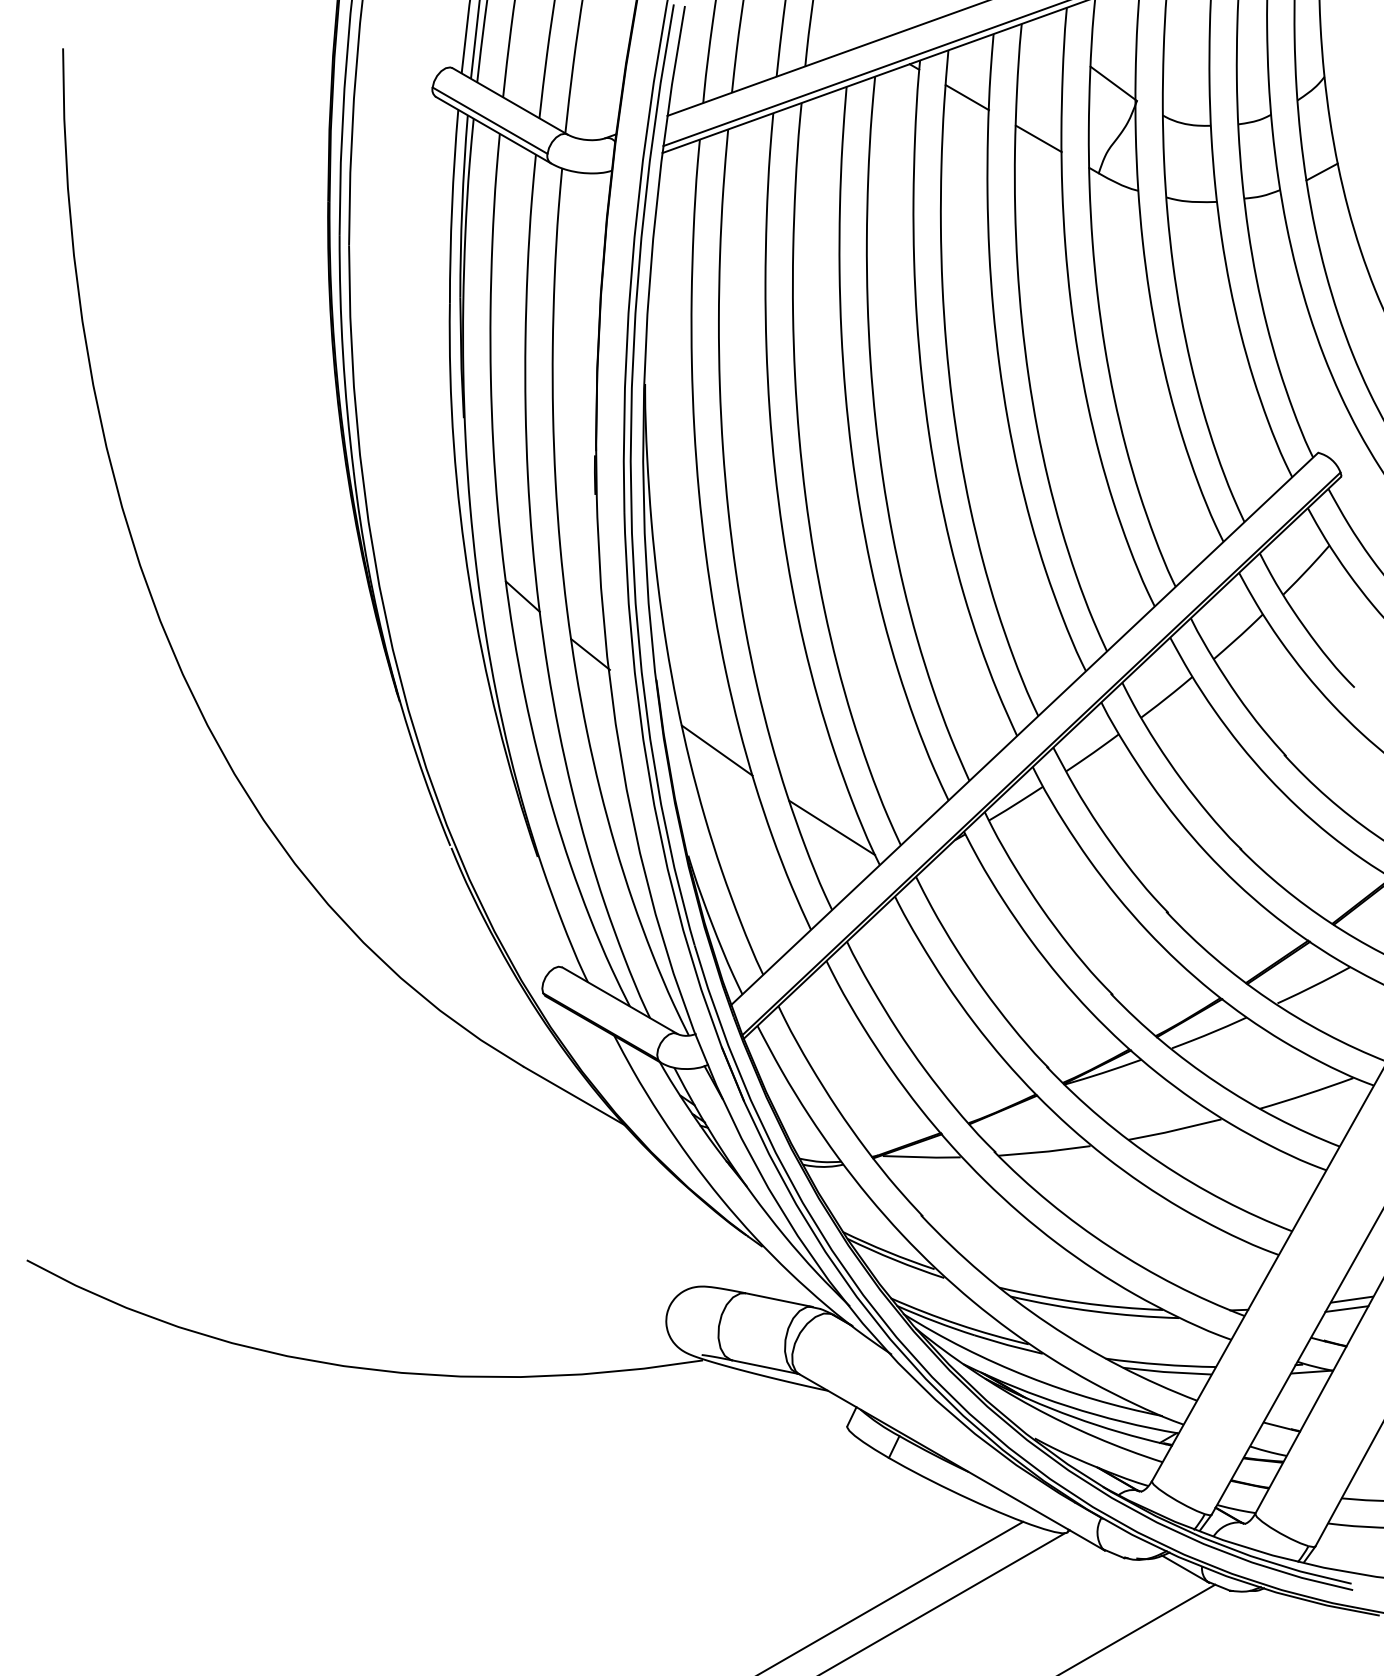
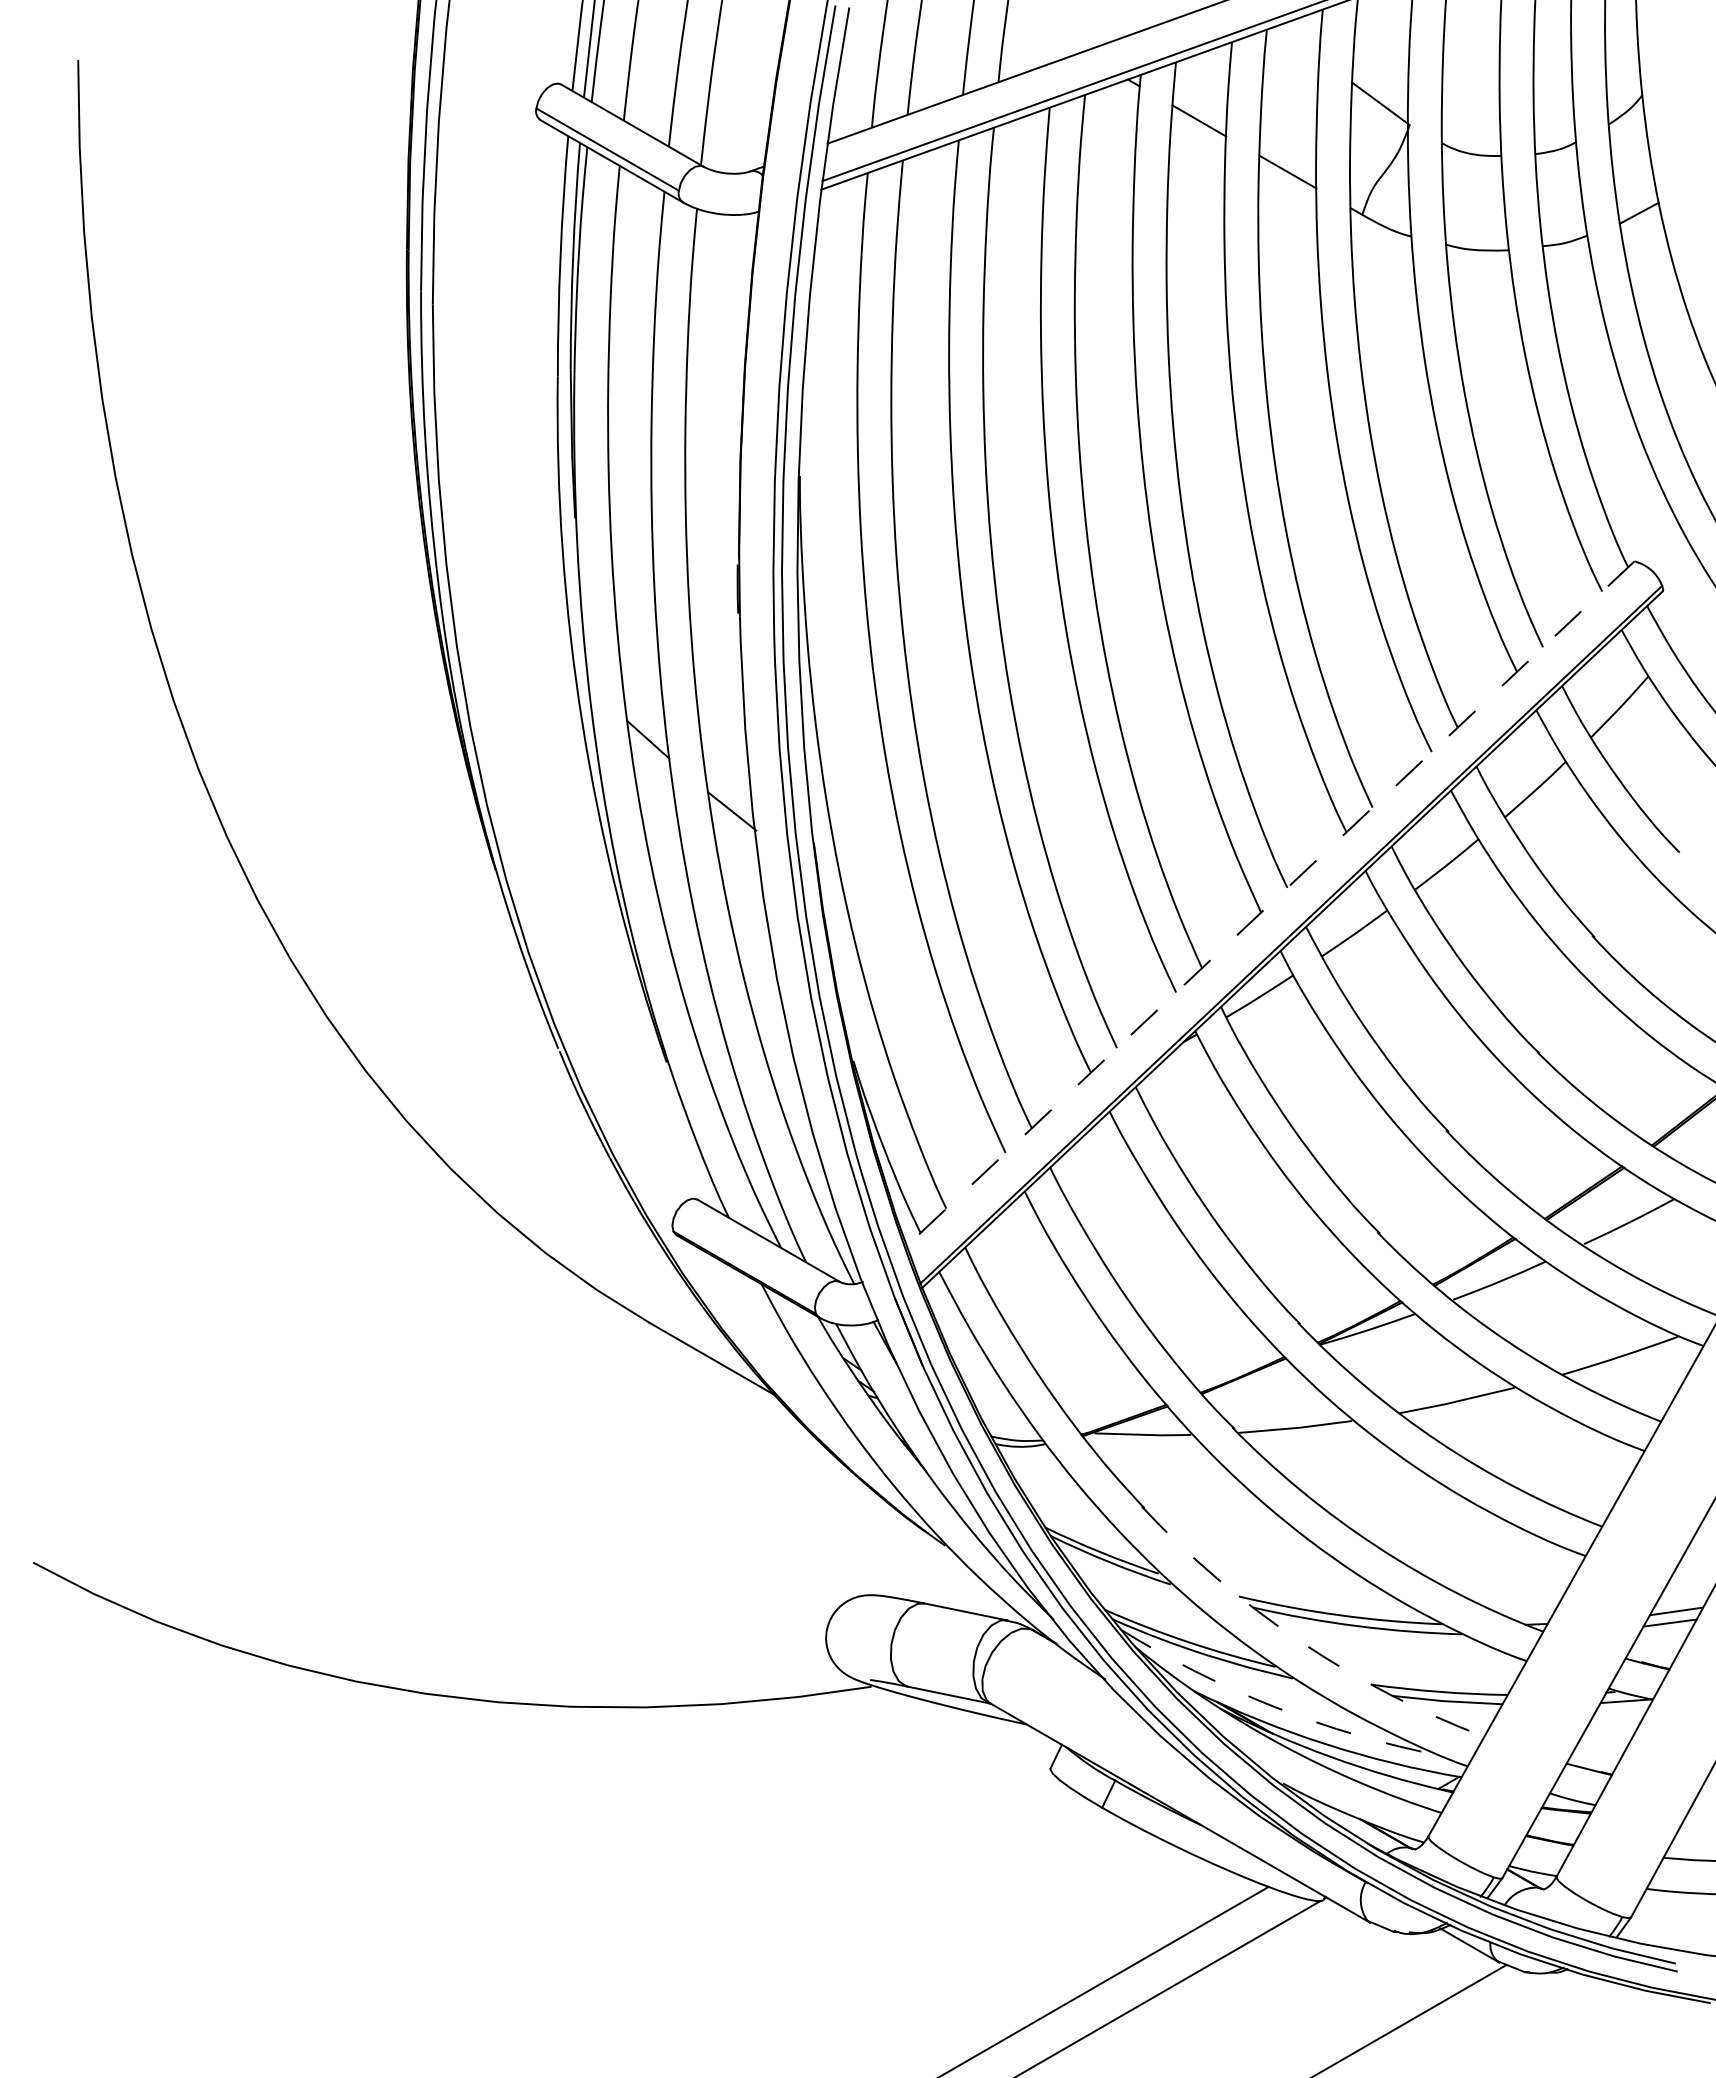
line: (1024, 728) -> (1270, 903), solid -> dashed
line: (717, 750) -> (889, 930), removed
line: (831, 827) -> (1031, 1026), removed
arc: (1048, 1323) -> (1299, 1641), solid -> dashed
arc: (1027, 1377) -> (1274, 1707), solid -> dashed

